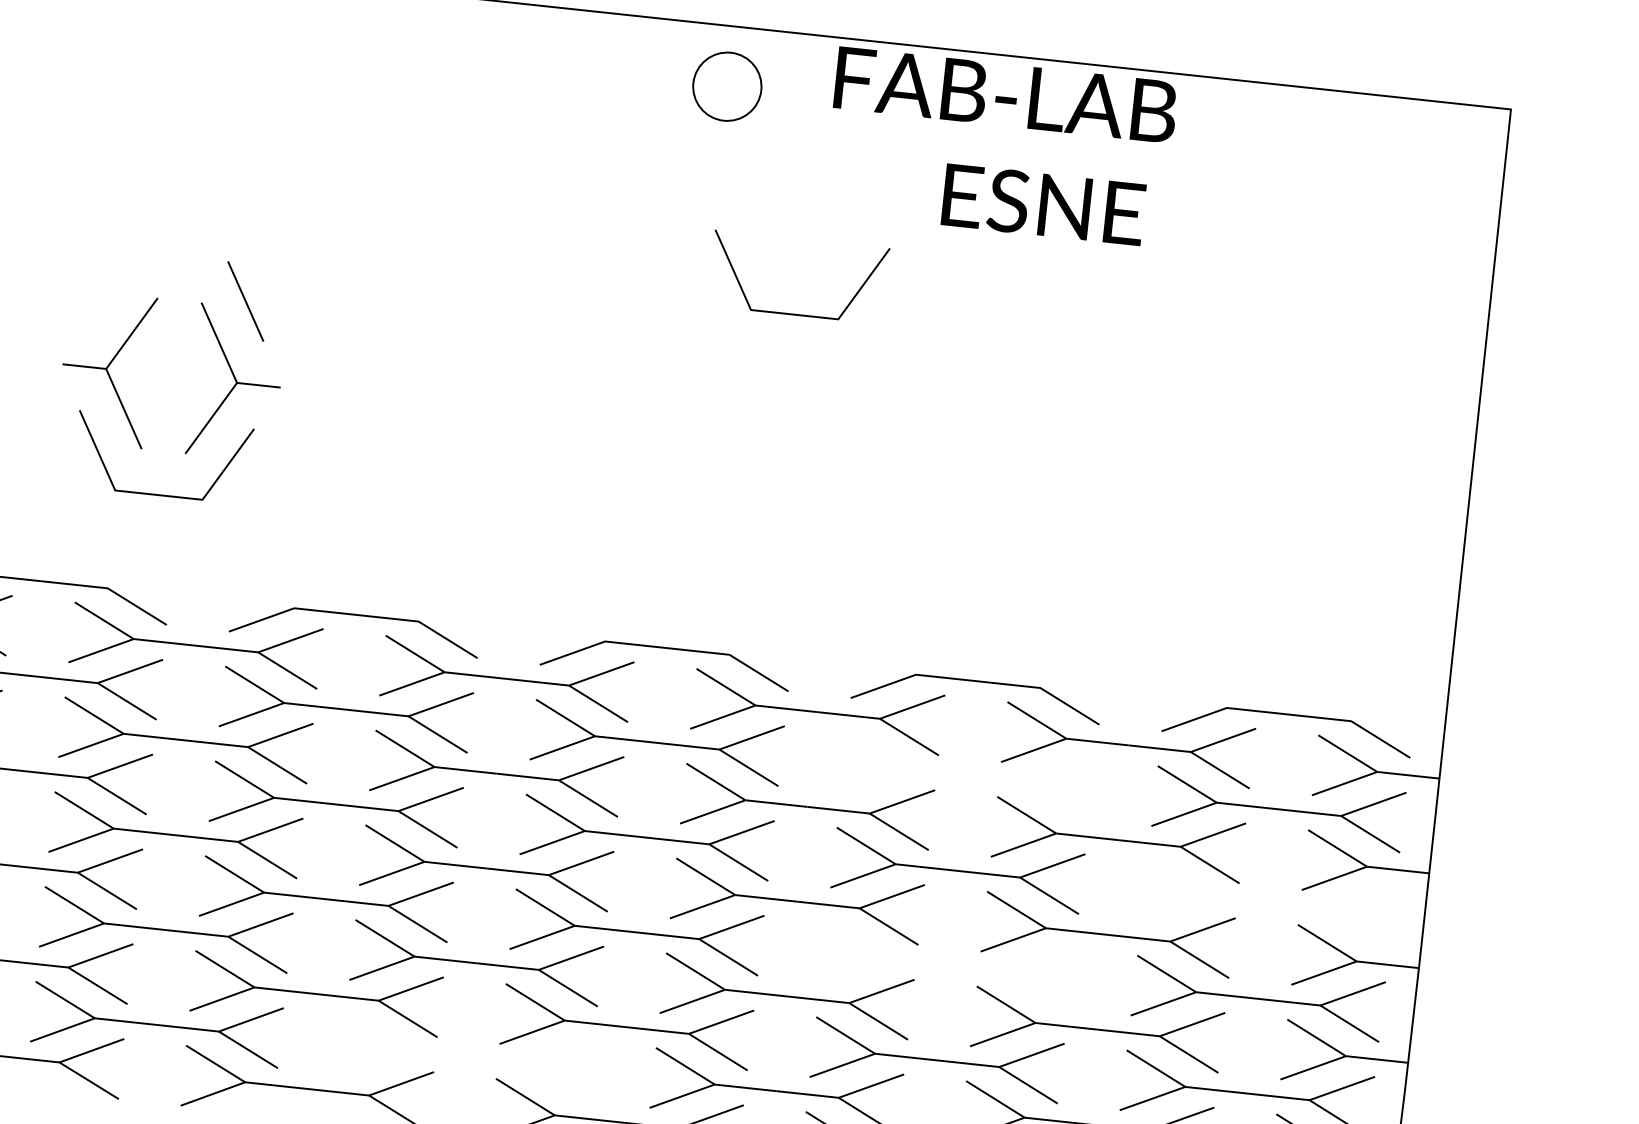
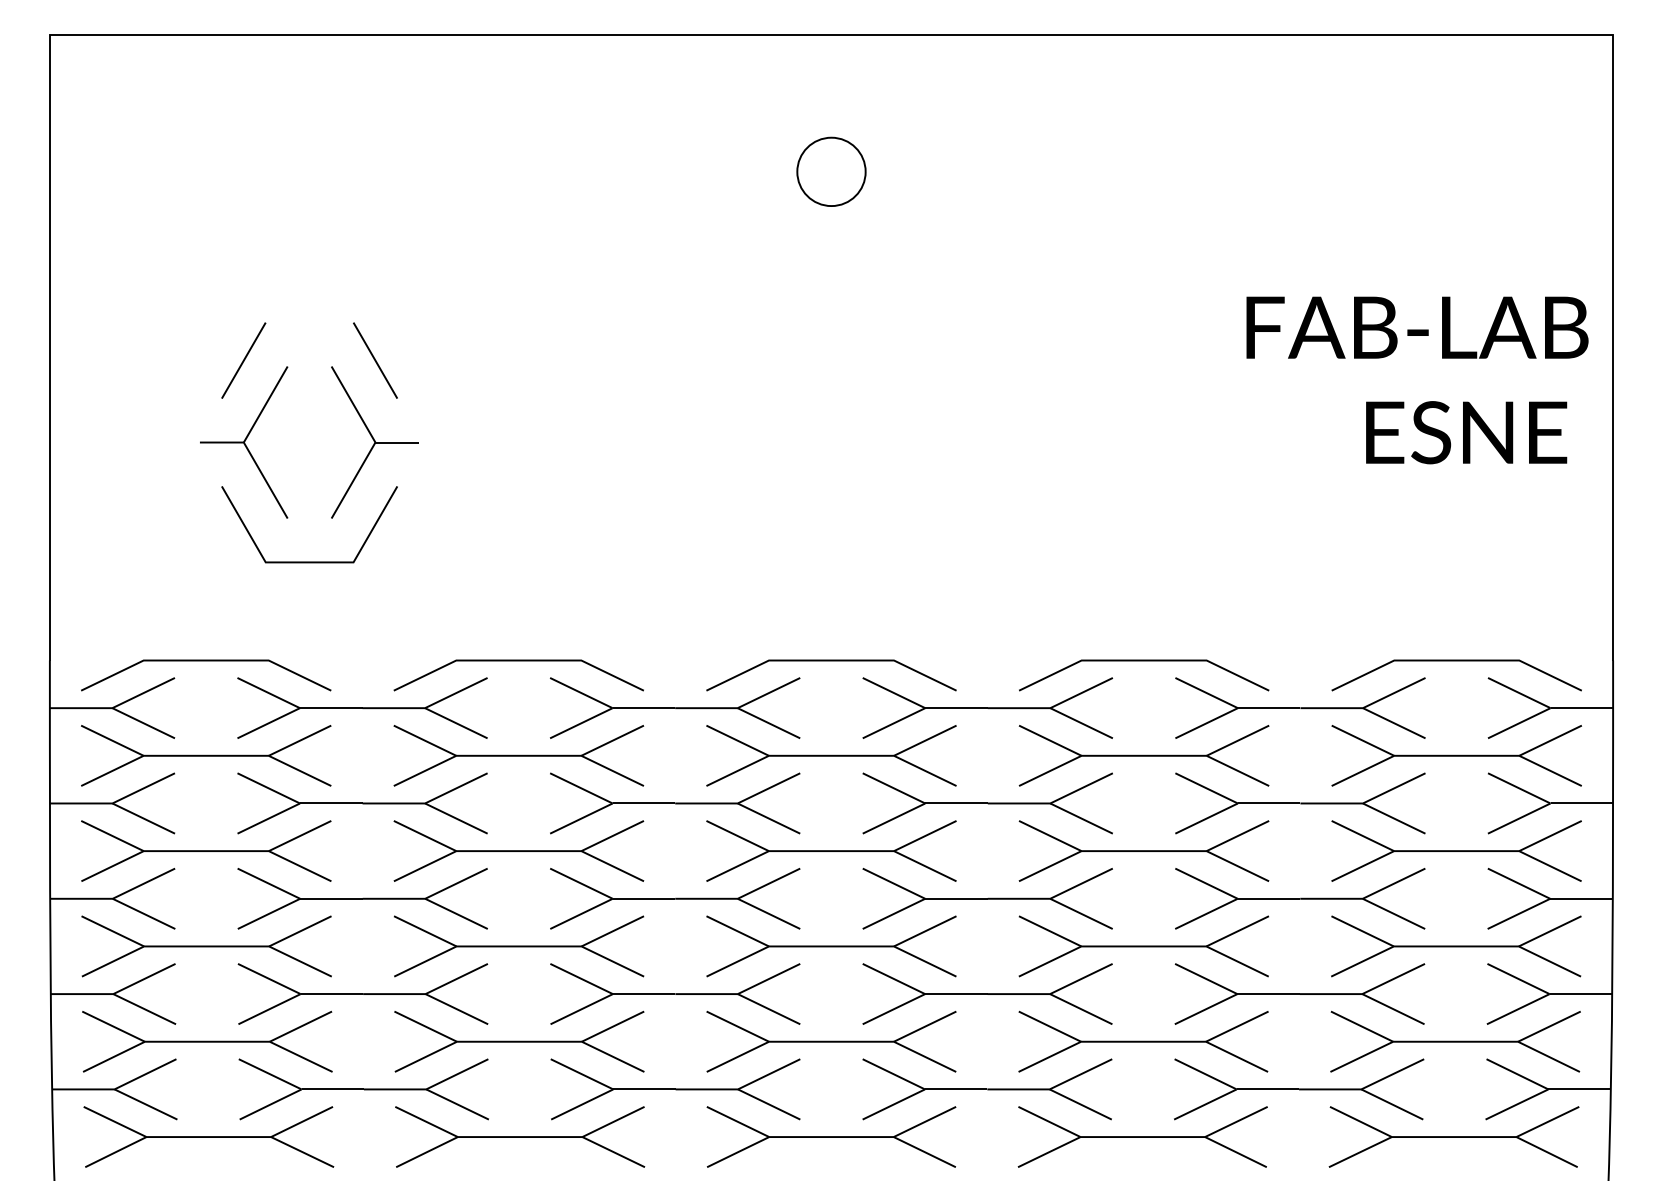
part: (727, 86) -> (831, 171), moved
text: (1000, 147) -> (1417, 380), moved
line: (114, 287) -> (243, 360), added
part: (794, 313) -> (922, 314), removed
part: (967, 775) -> (1143, 755), added
part: (1268, 903) -> (1456, 850), added
part: (947, 965) -> (1143, 946), added
part: (466, 1058) -> (675, 1089), added

